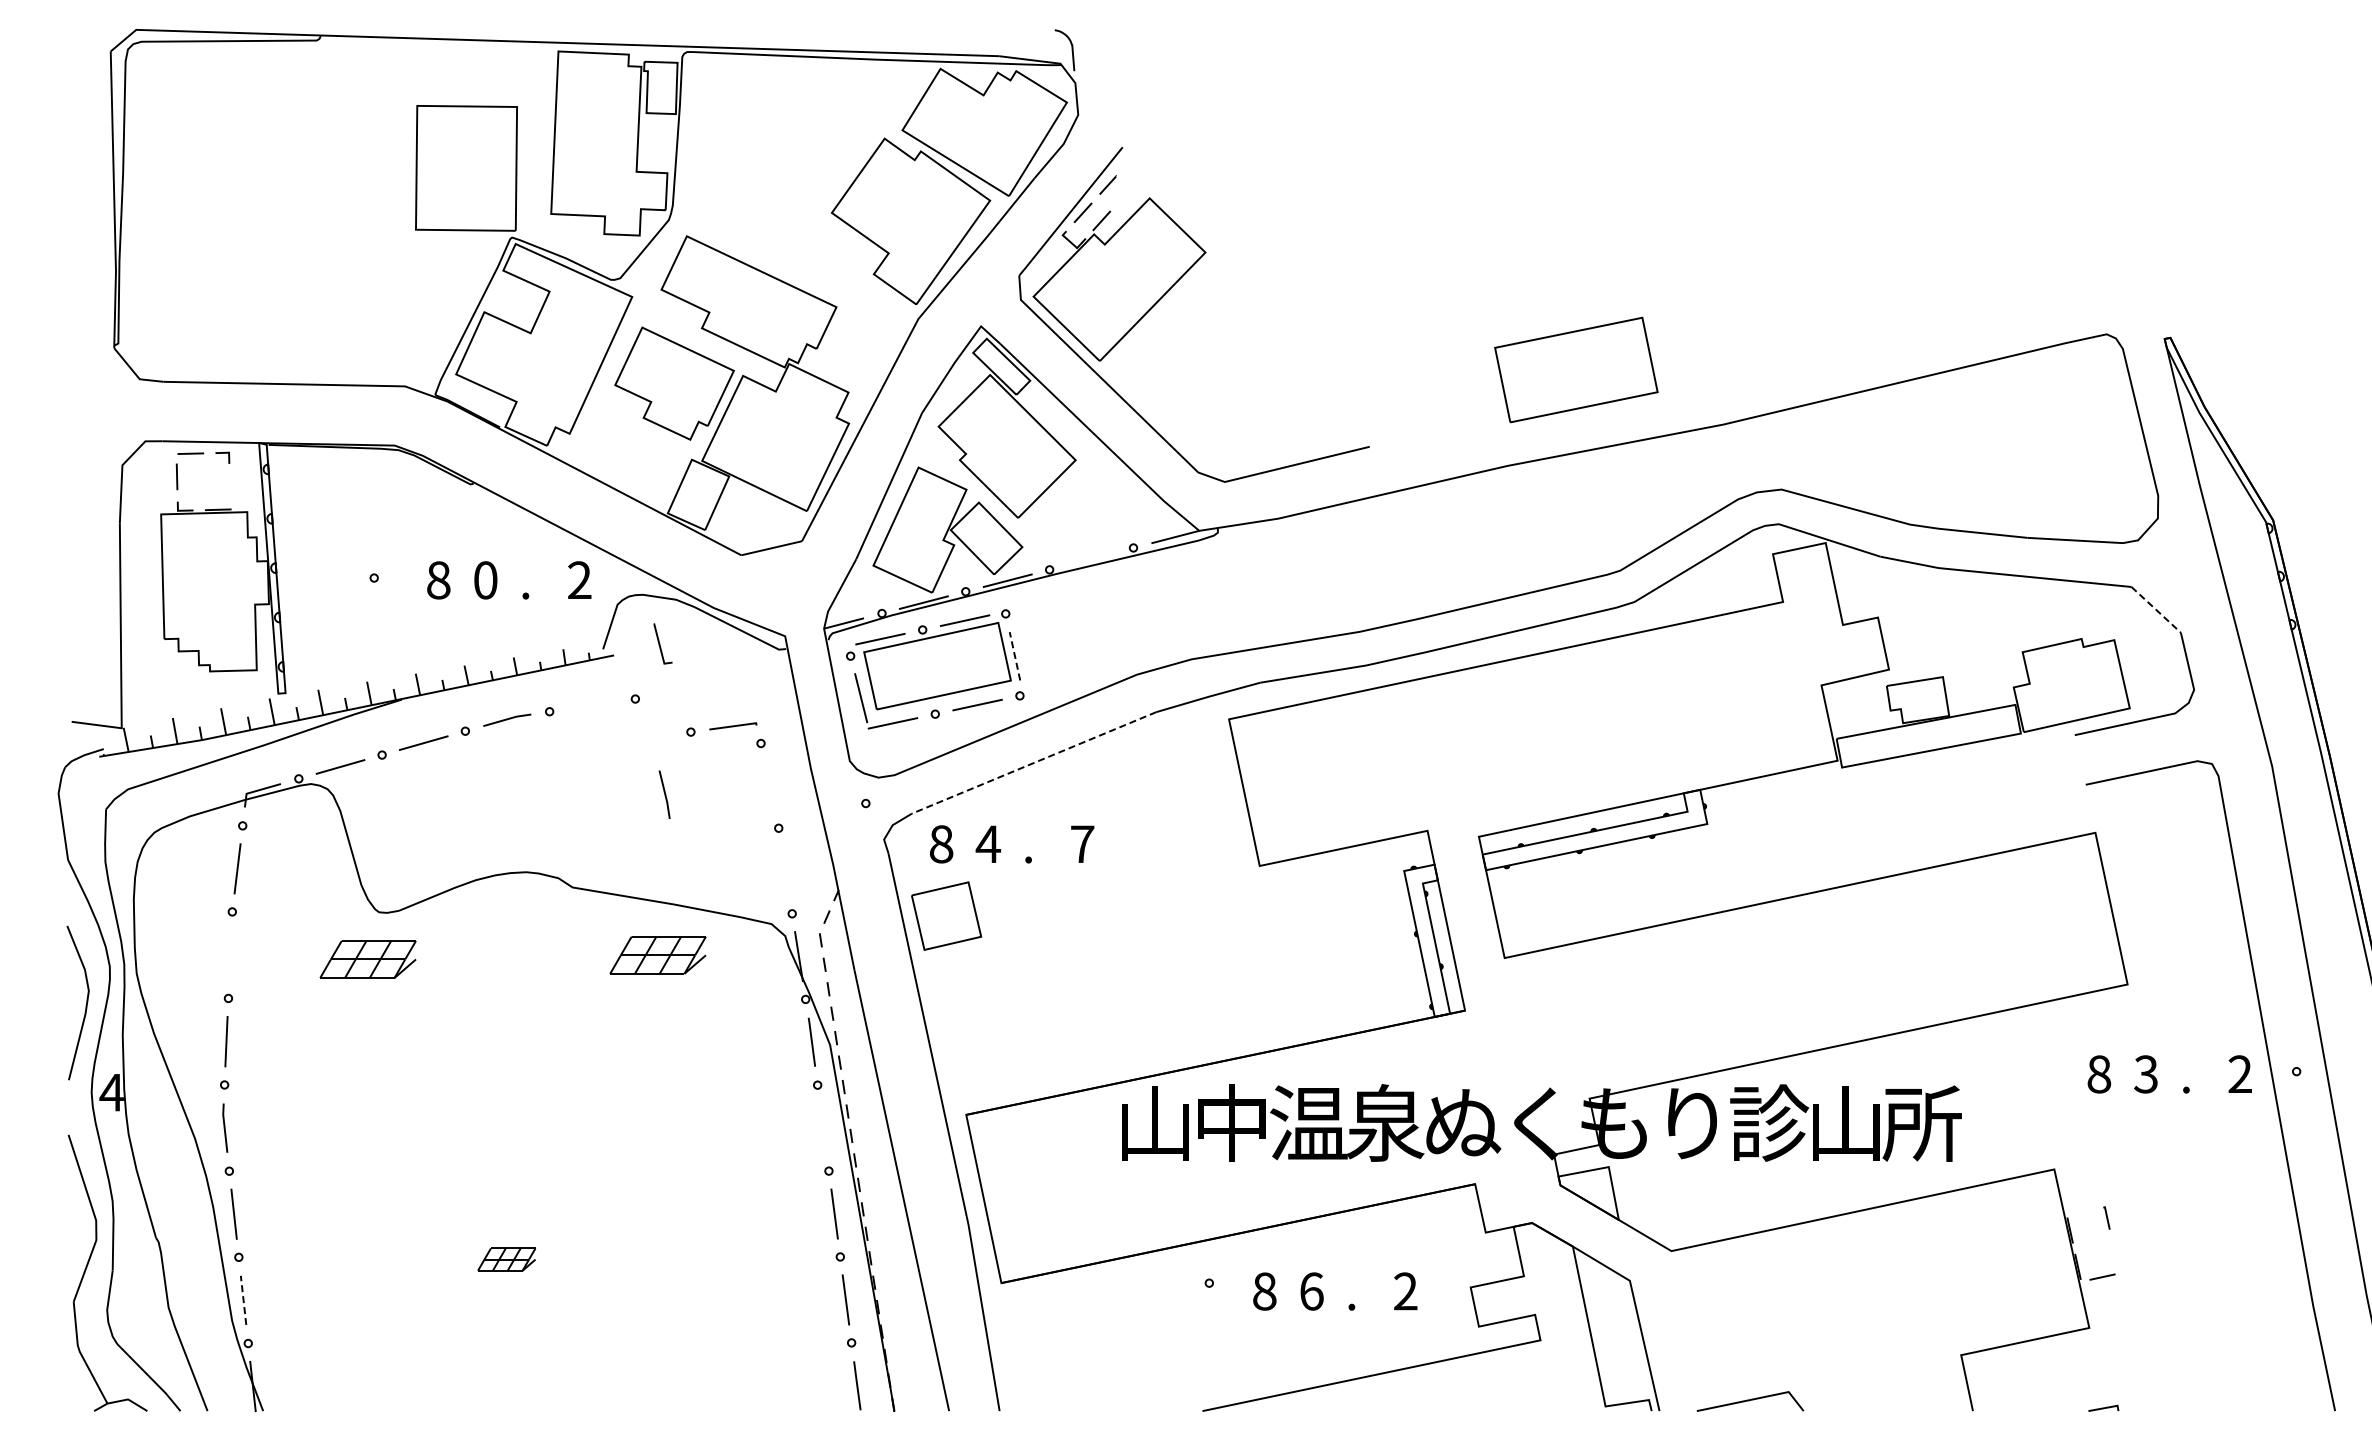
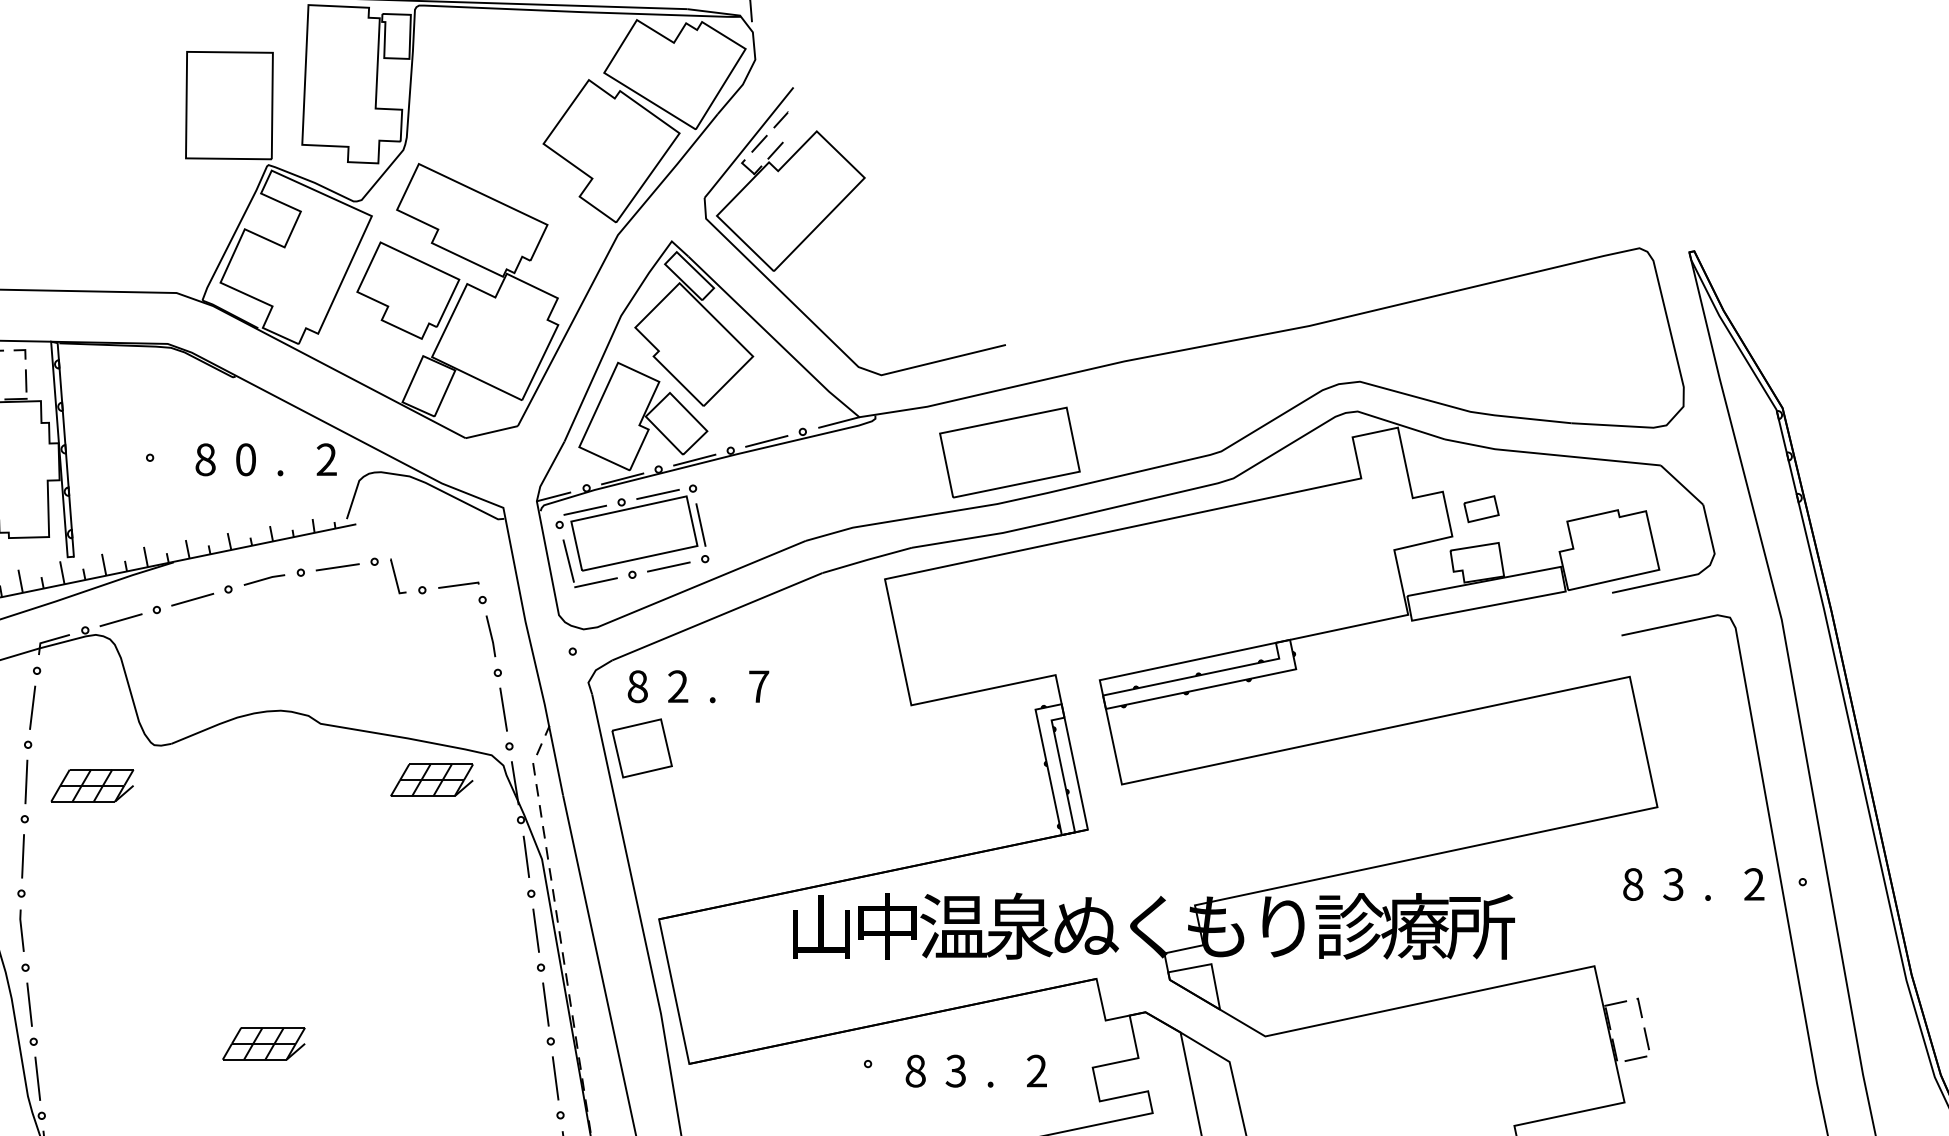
part: (1576, 369) -> (1010, 452), moved
line: (229, 488) -> (25, 380), added
line: (1091, 558) -> (766, 440), added
line: (2156, 609) -> (1682, 484), dashed -> solid
part: (1922, 637) -> (1481, 508), added
line: (660, 643) -> (396, 575), moved
line: (1014, 656) -> (700, 525), dashed -> solid
line: (592, 705) -> (337, 567), added
line: (1033, 763) -> (716, 617), dashed -> solid
line: (664, 794) -> (490, 636), moved
text: (988, 843) -> (678, 686), 4 -> 2
line: (785, 870) -> (503, 709), added
line: (230, 954) -> (26, 781), added
part: (657, 955) -> (431, 780), moved
part: (367, 959) -> (91, 785), moved
text: (1845, 1122) -> (1414, 925), 山 -> 療
line: (823, 1127) -> (536, 930), added
line: (2078, 1212) -> (1615, 1003), added
line: (2114, 1253) -> (1646, 1038), added
part: (506, 1259) -> (263, 1043), size x1.67
text: (1311, 1291) -> (955, 1071), 6 -> 3
line: (243, 1300) -> (37, 1078), dashed -> solid

